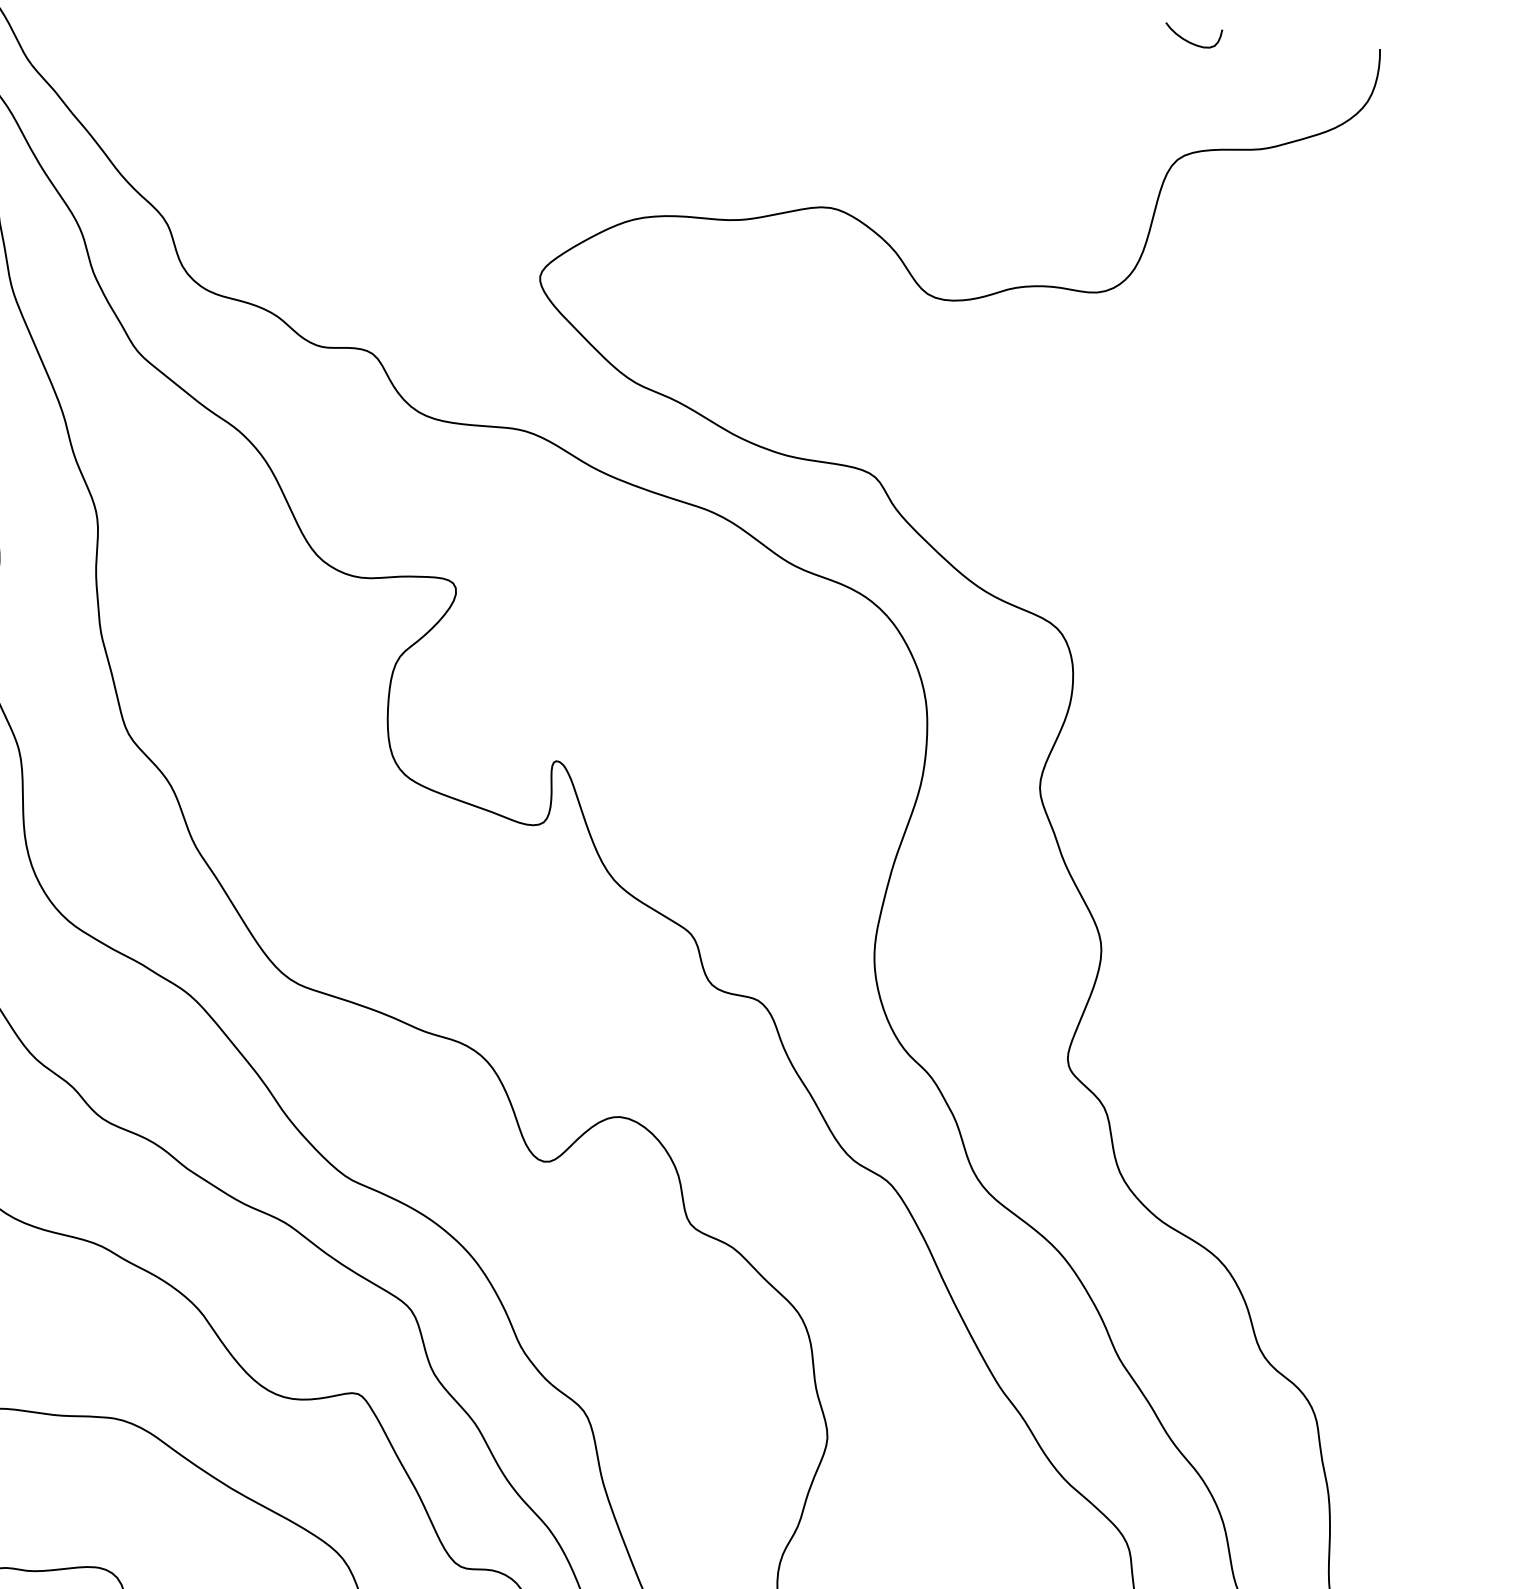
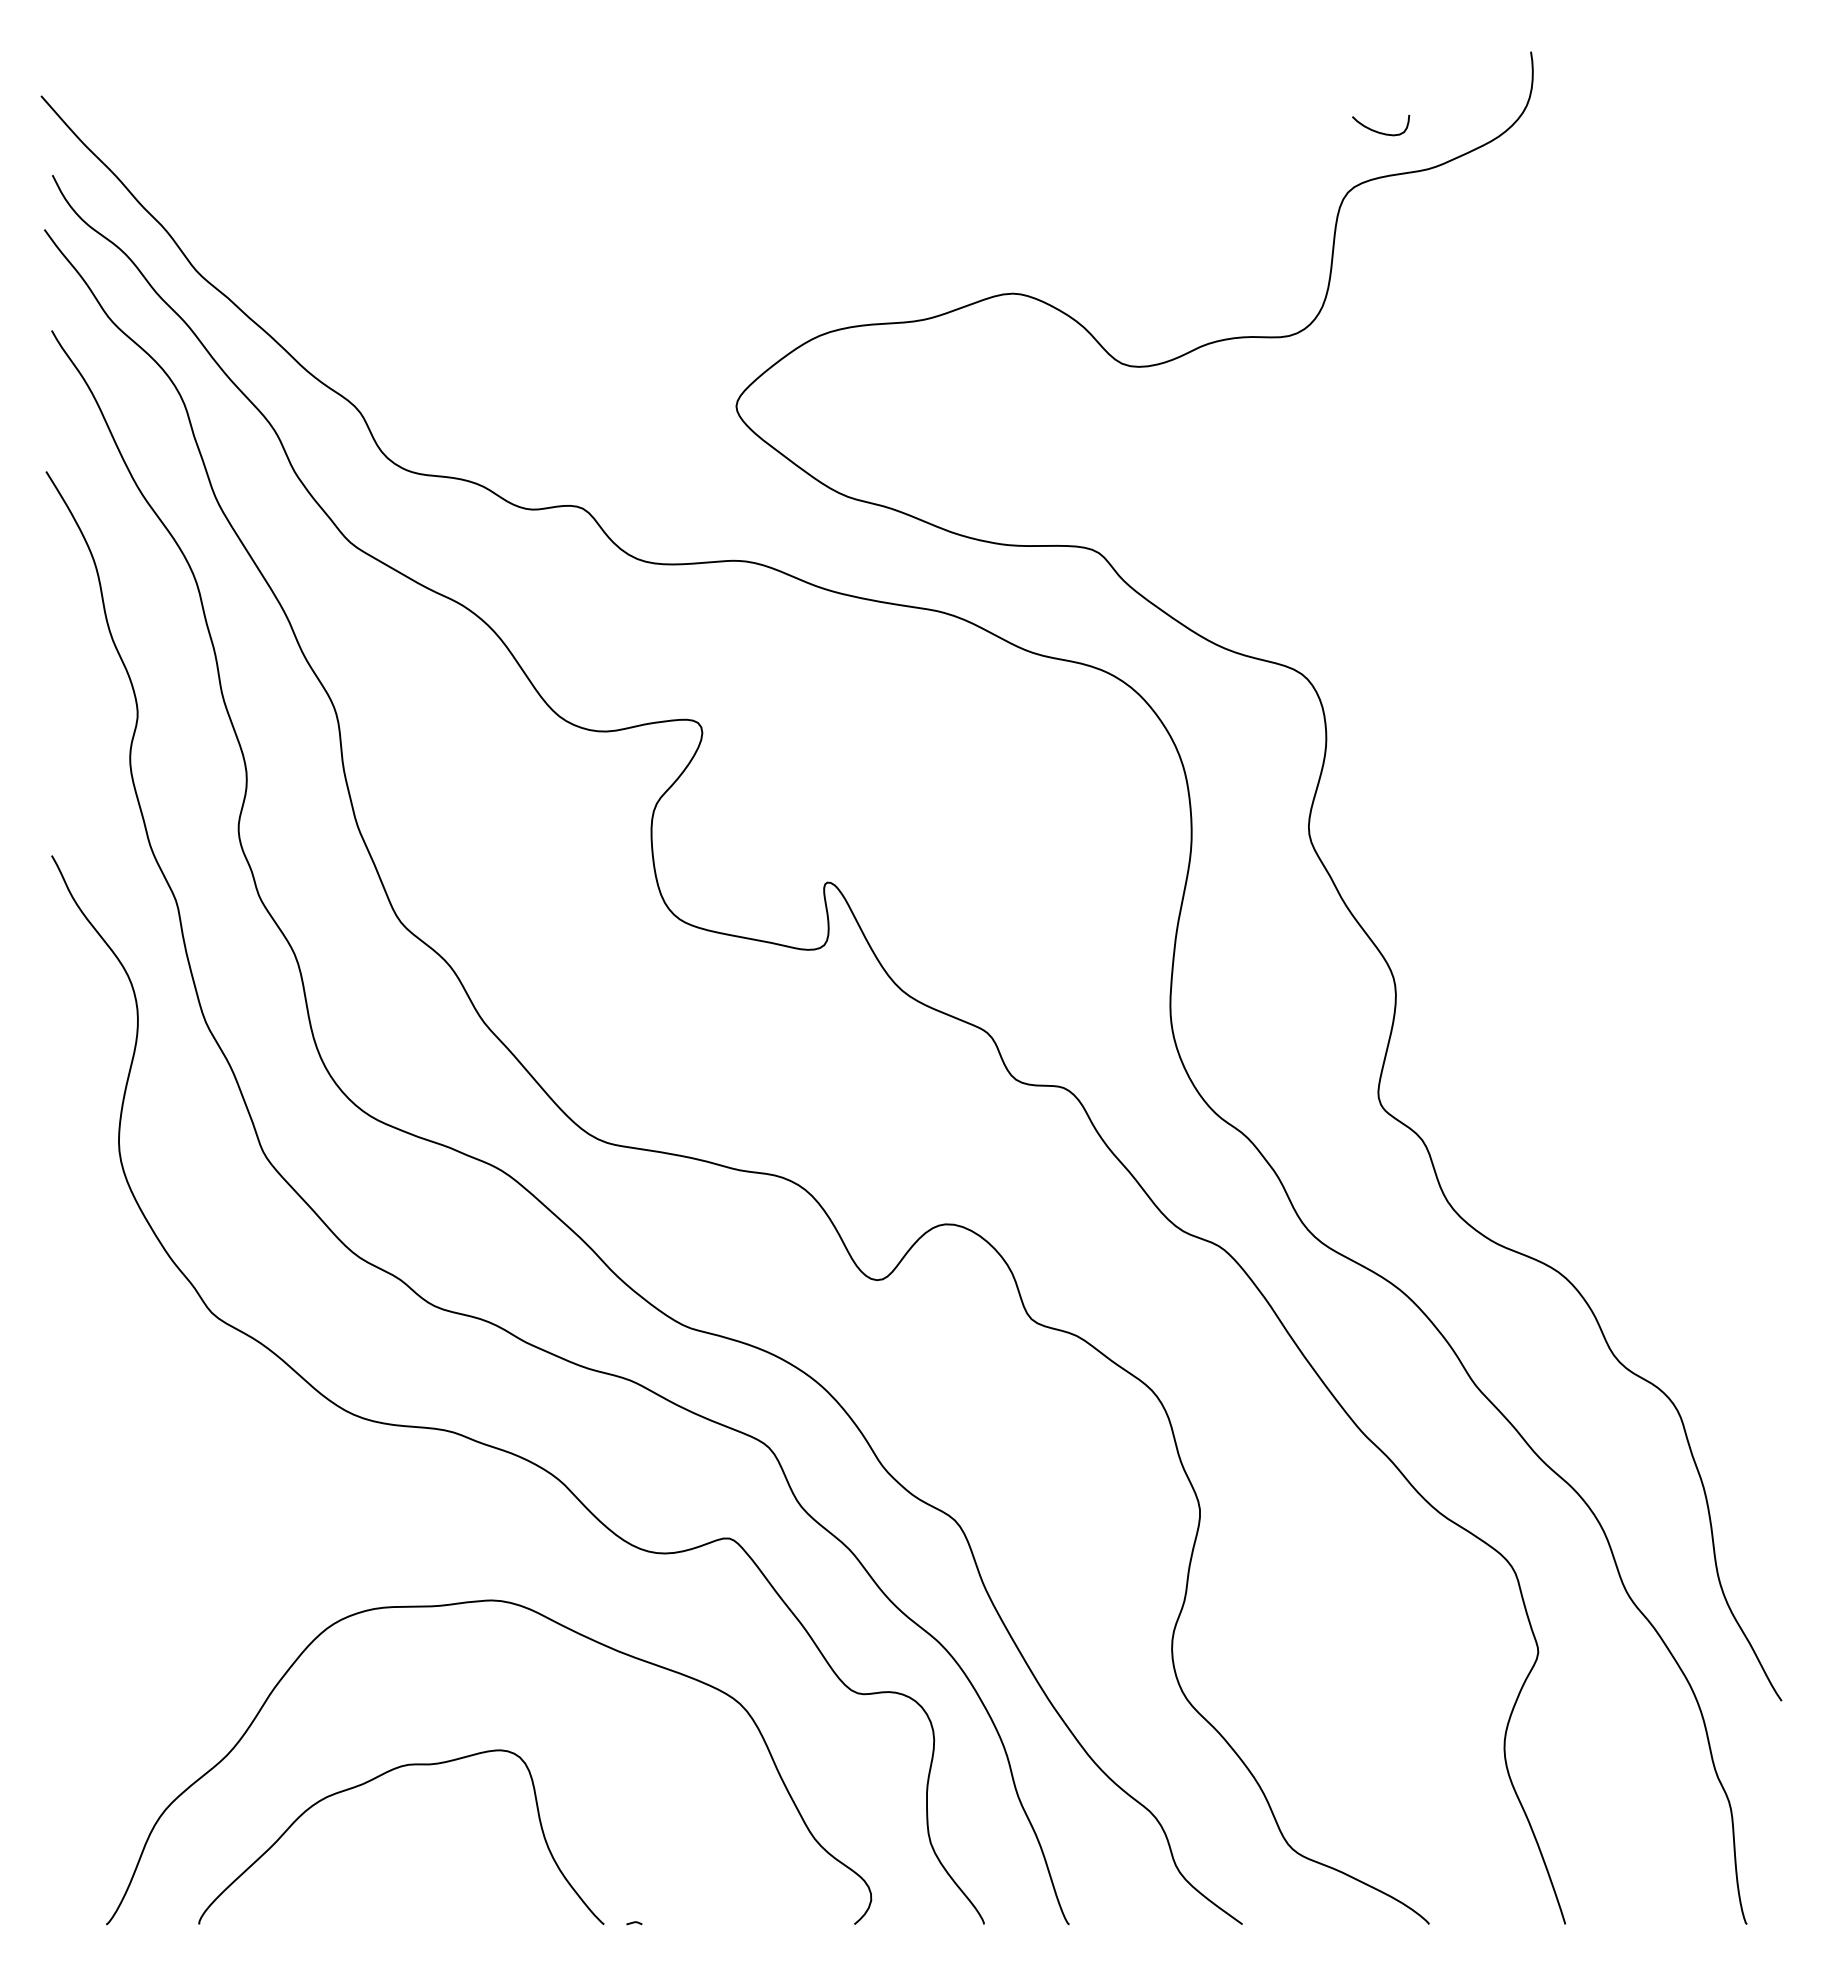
curve: (1189, 41) -> (1378, 131), moved

